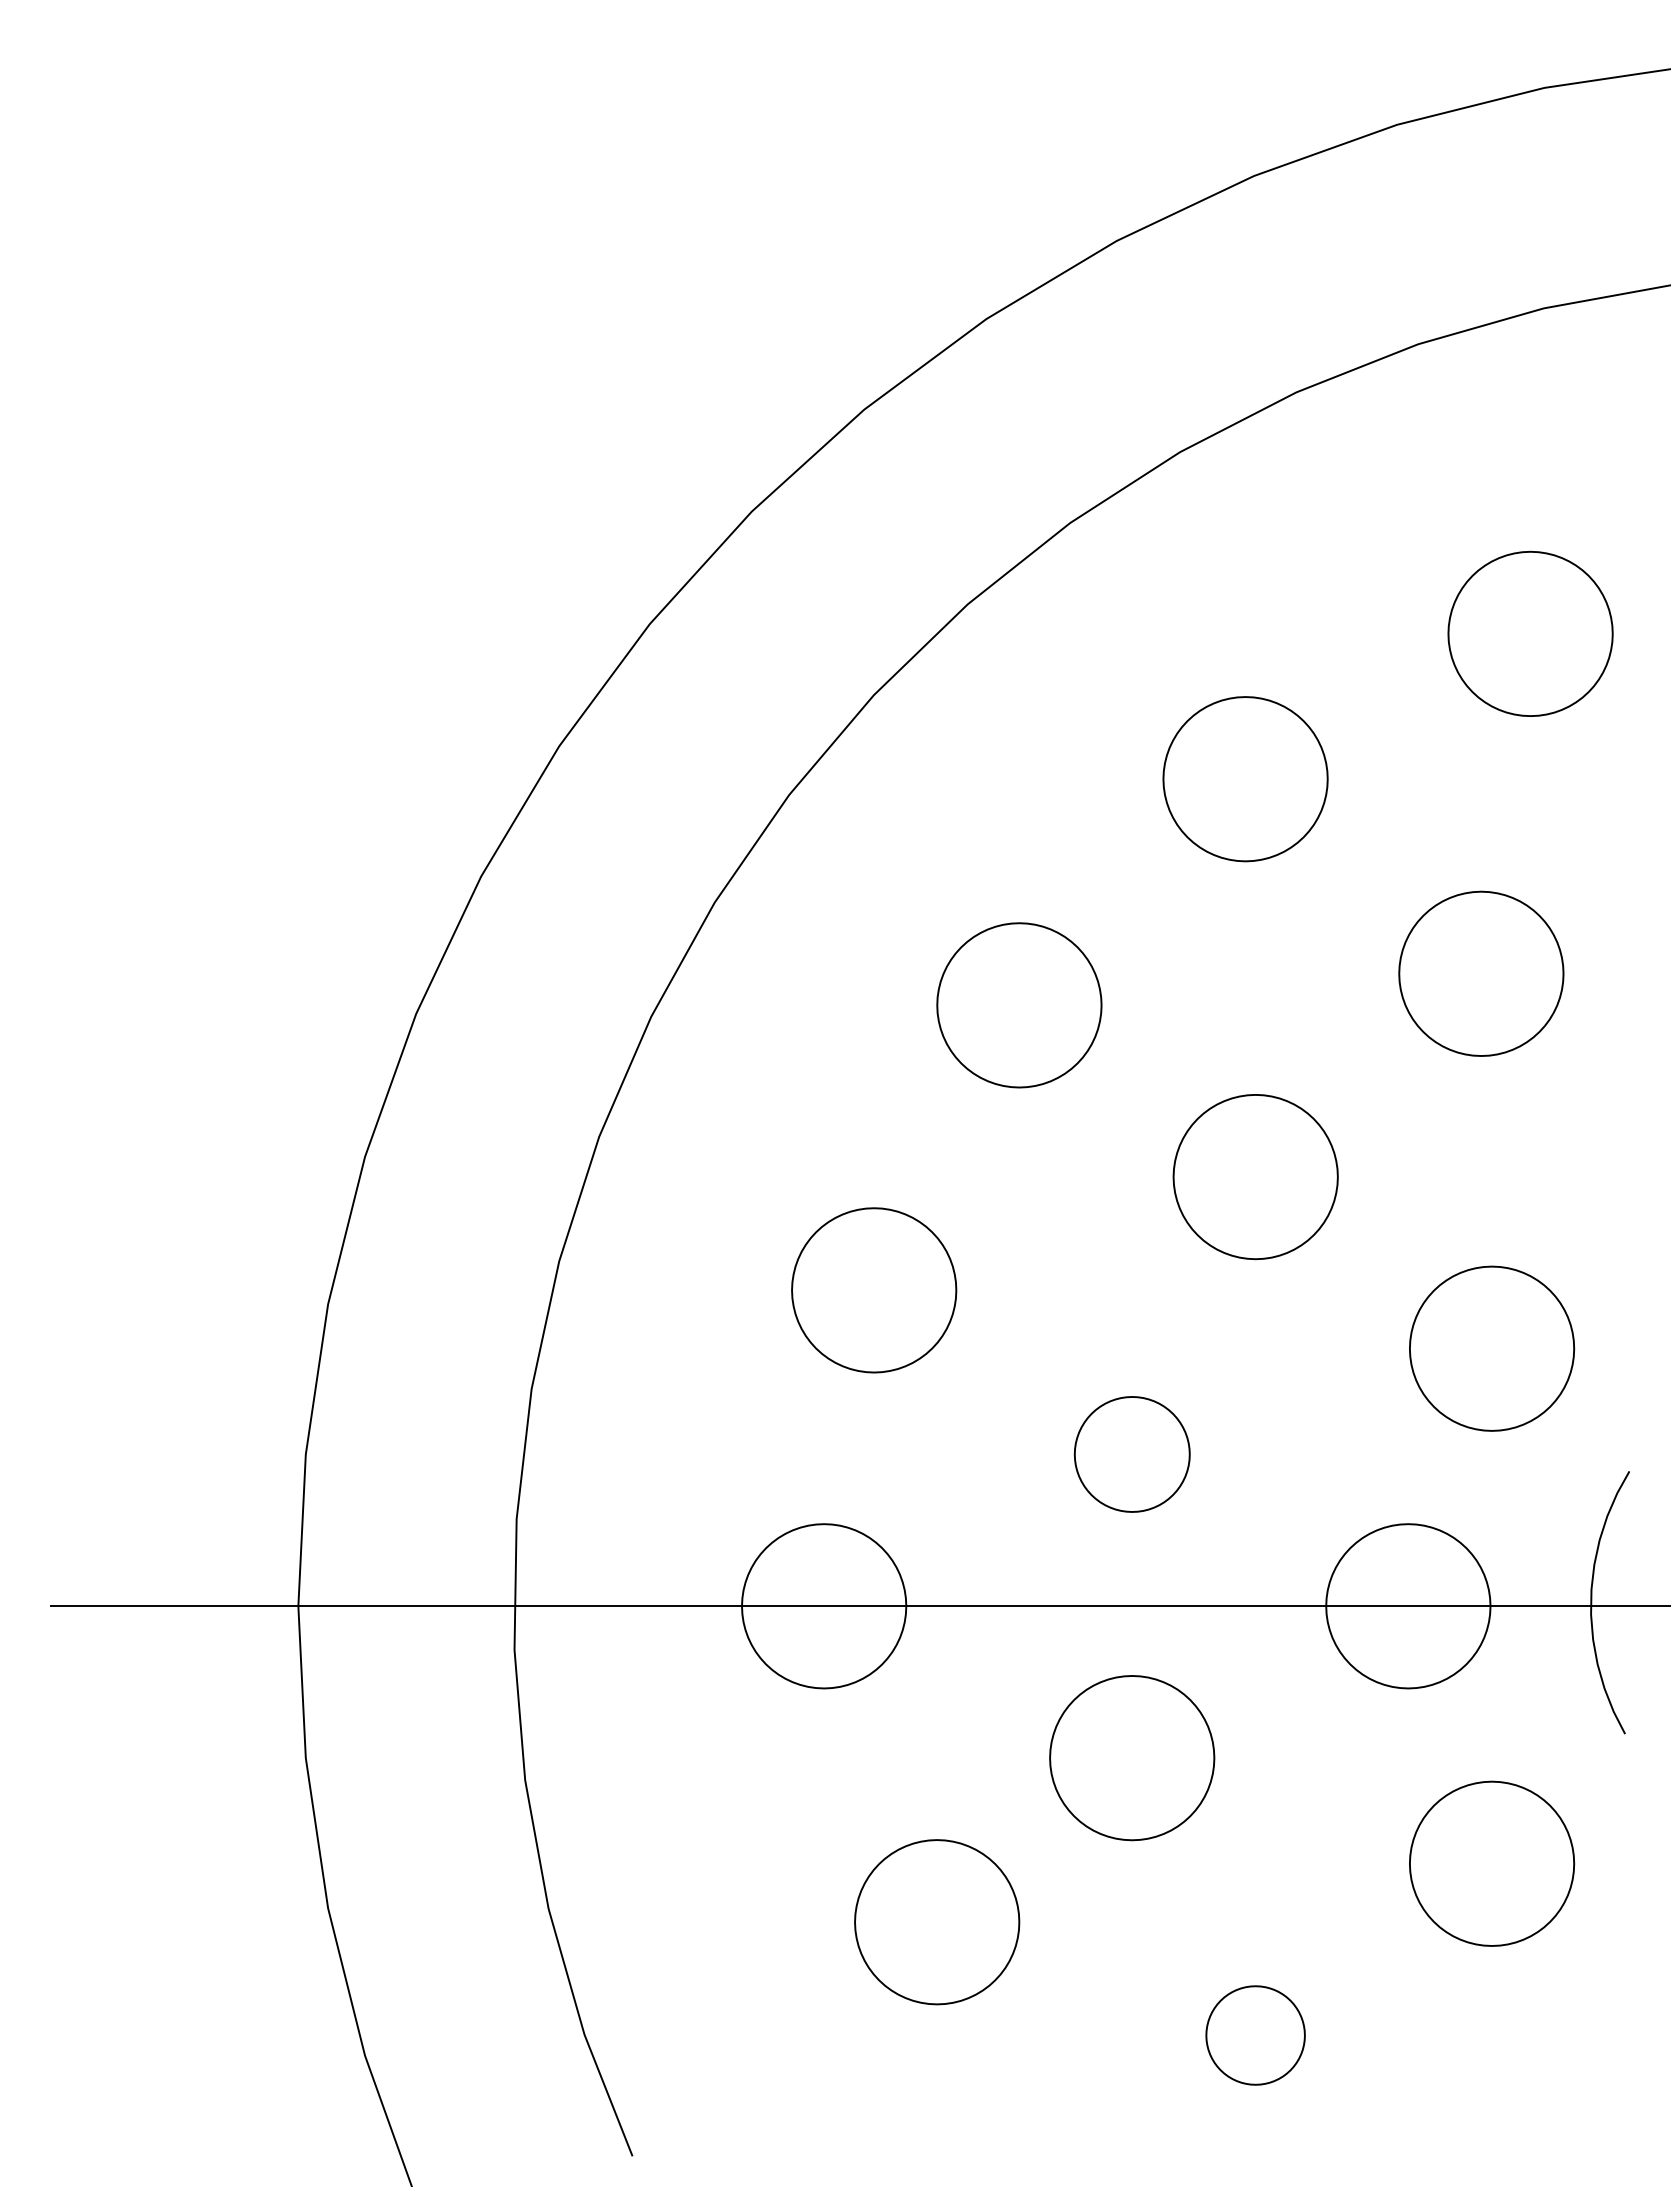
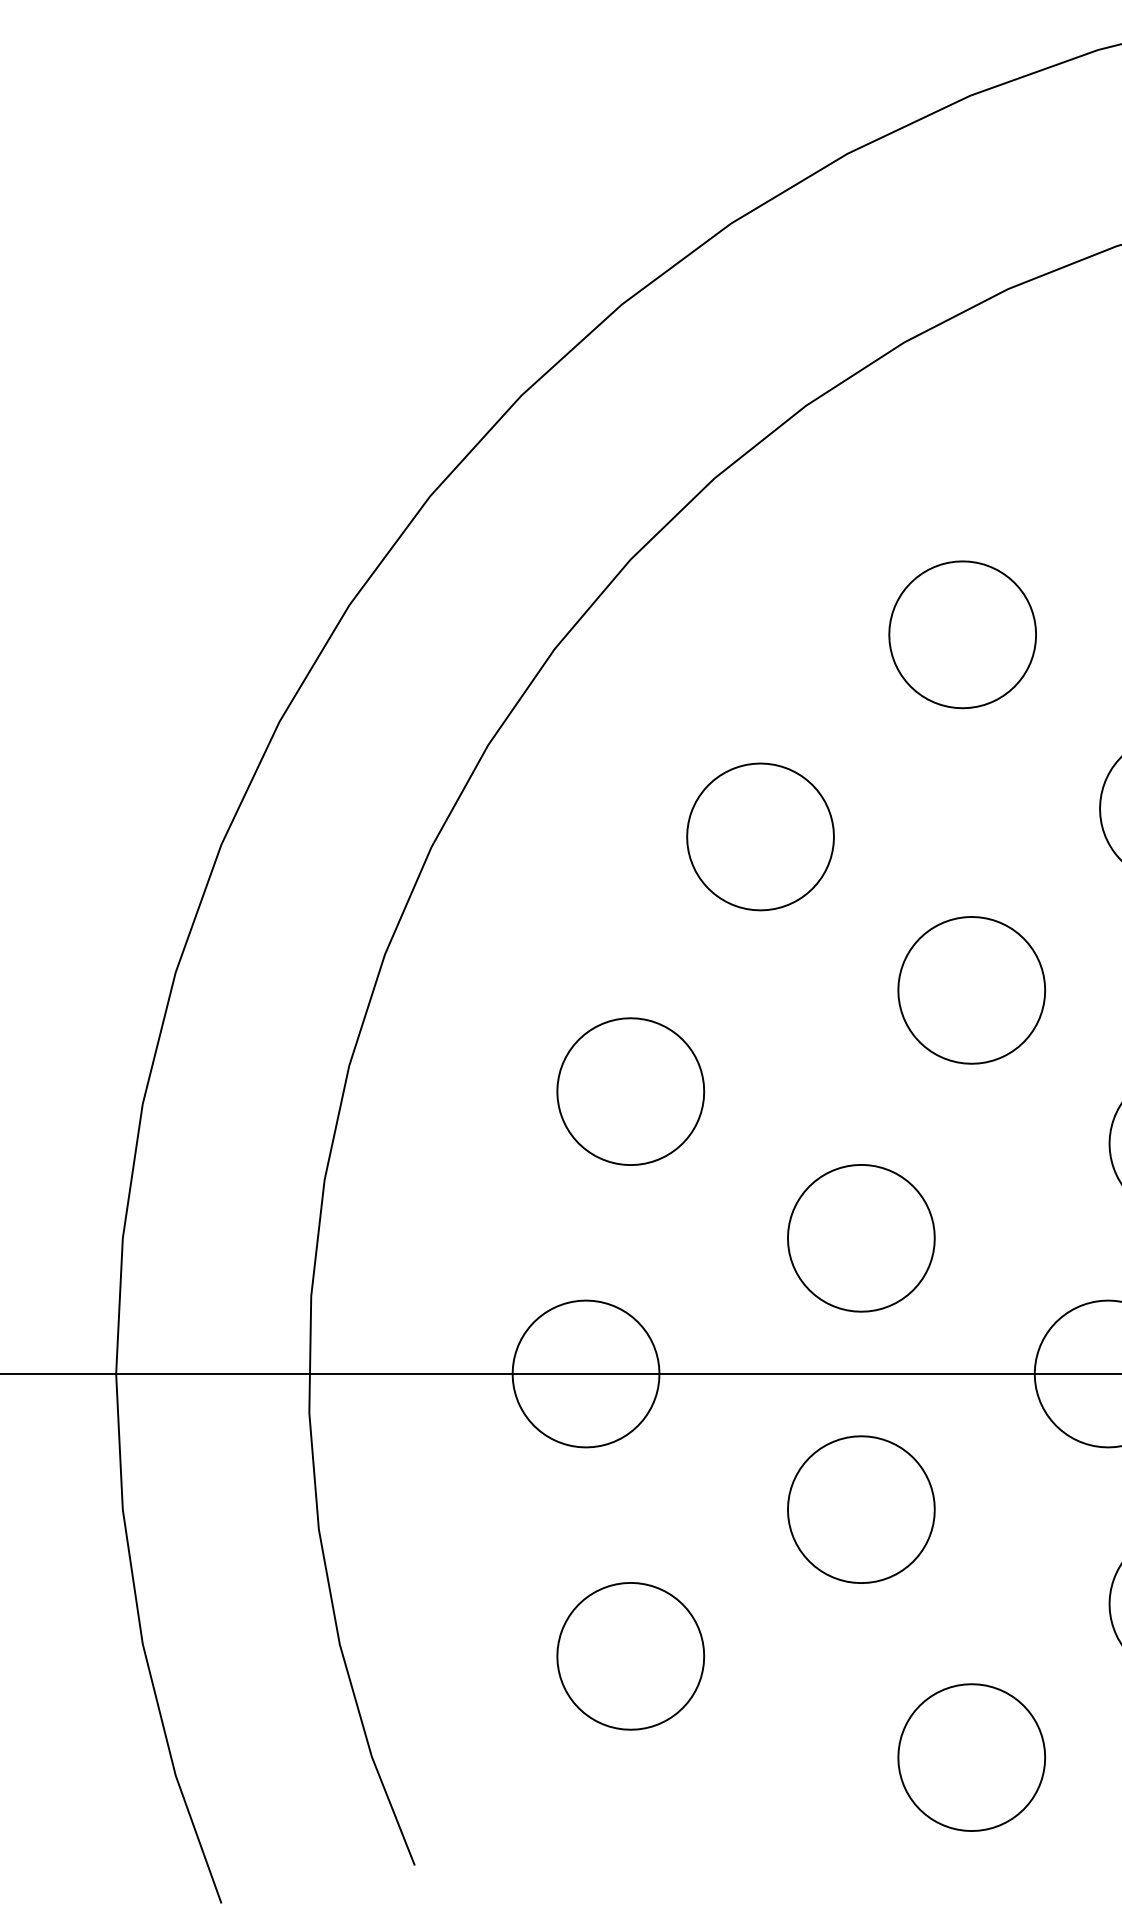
part: (1132, 1454) -> (861, 1238), size x1.43
part: (937, 1922) -> (631, 1656), moved
part: (1255, 2035) -> (971, 1757), size x1.67

